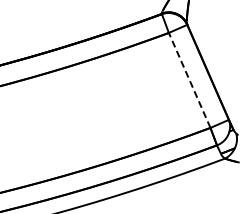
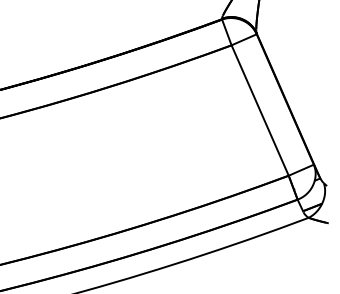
line: (189, 80) -> (259, 110), dashed -> solid

